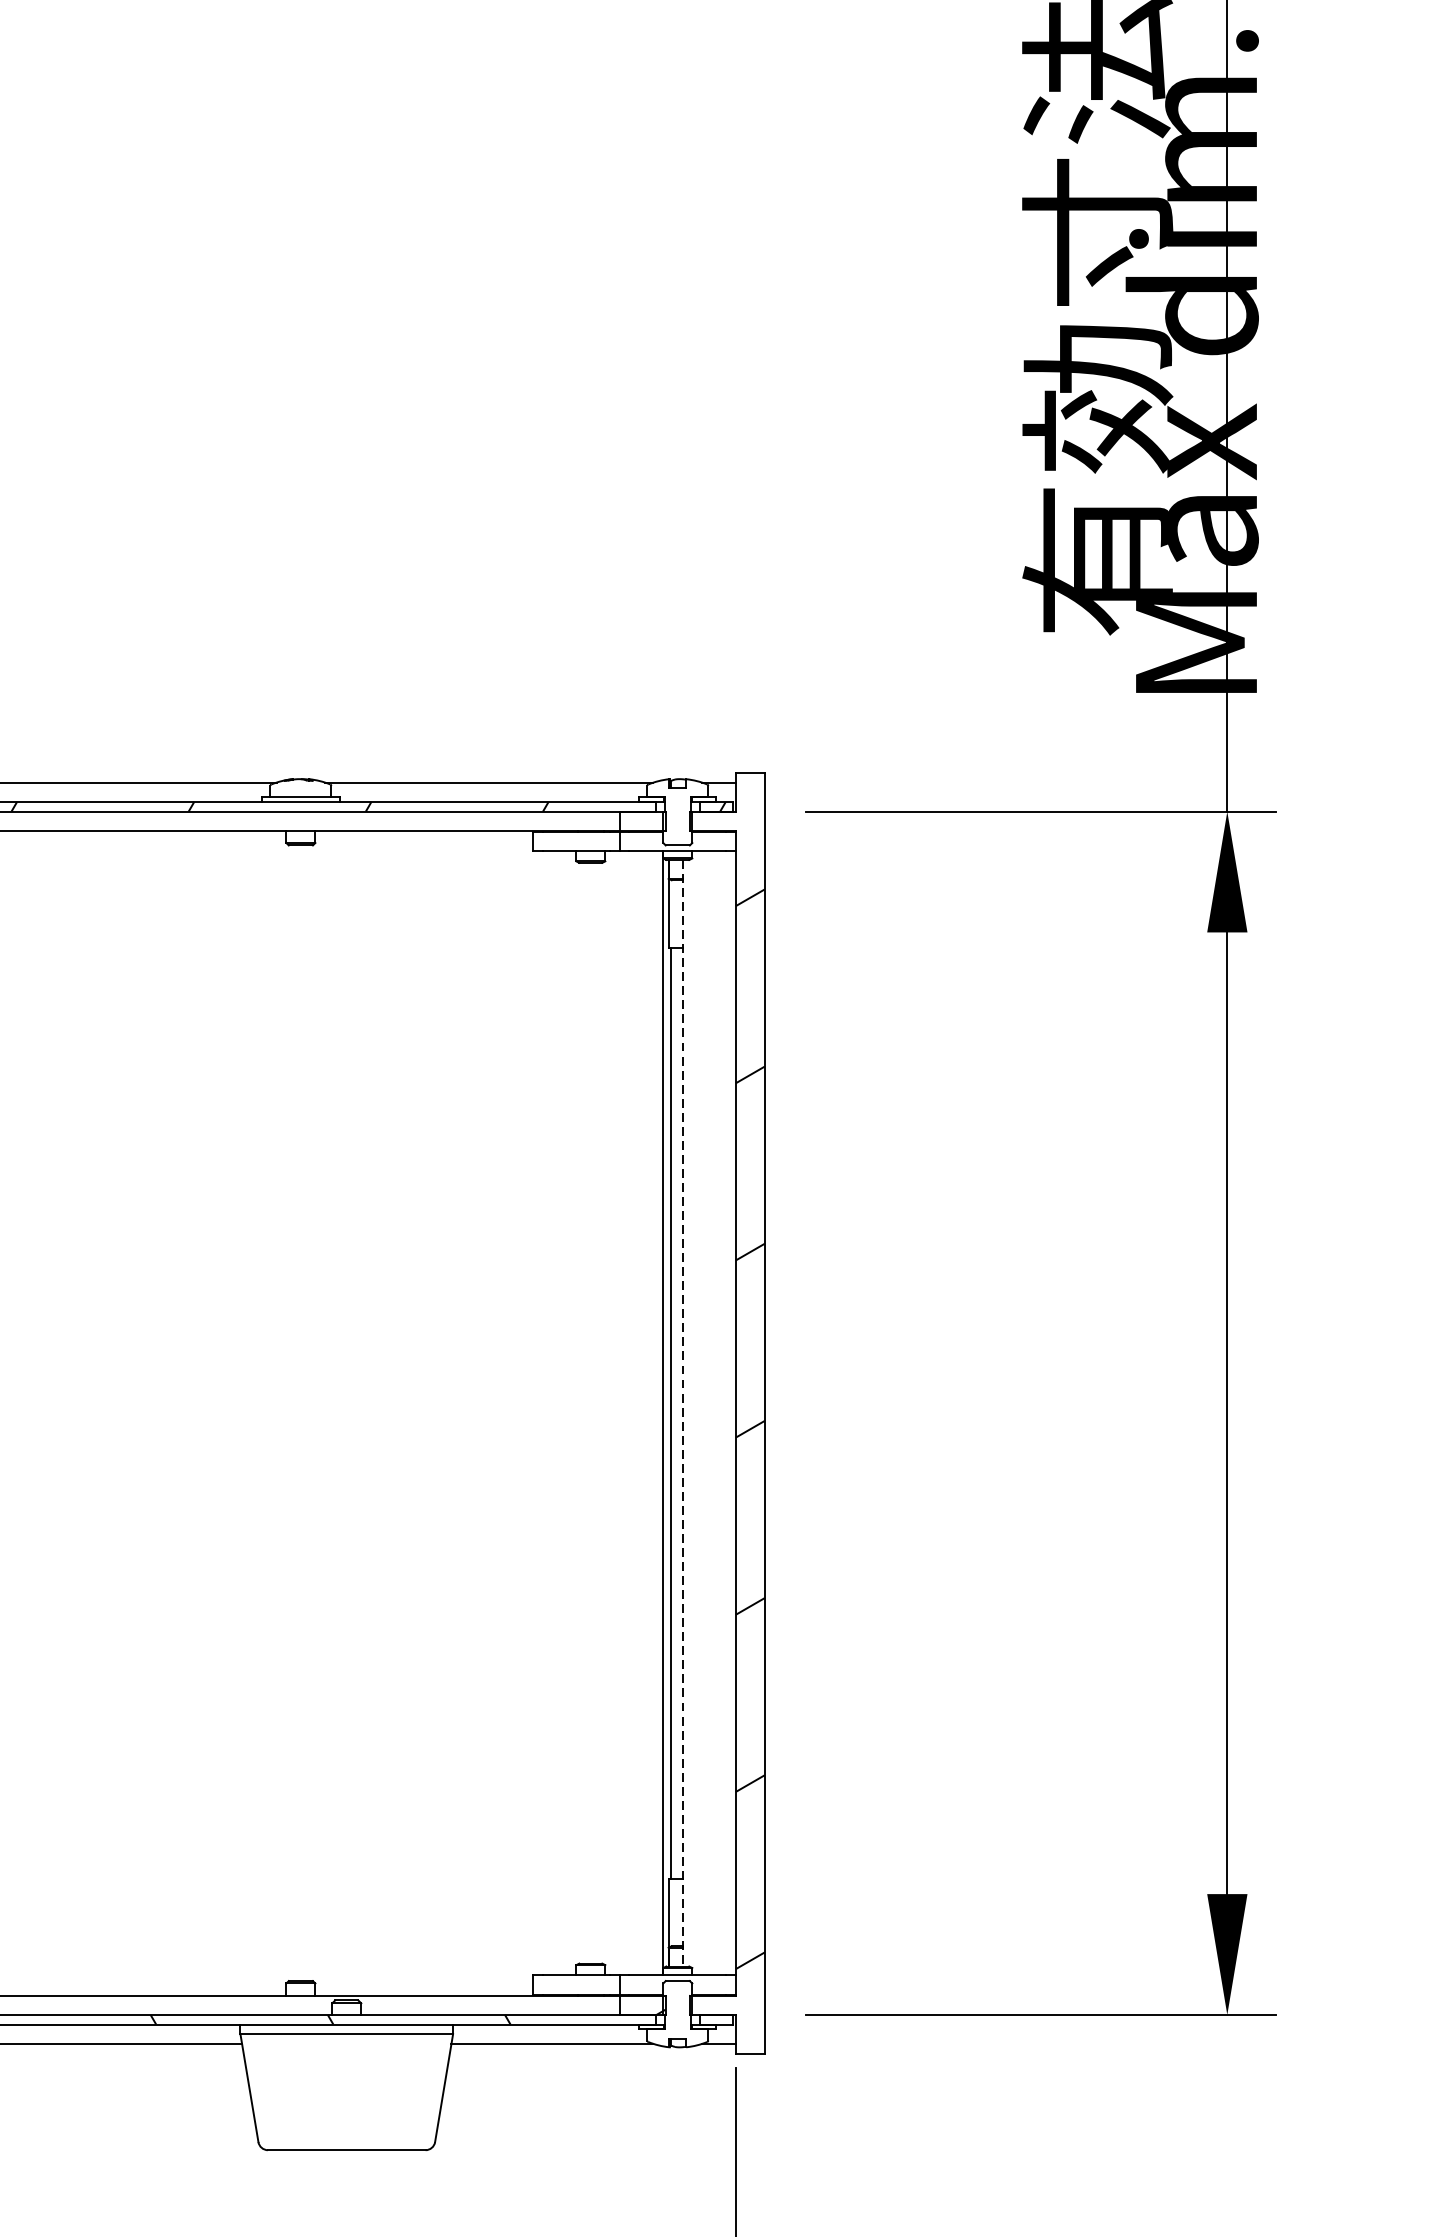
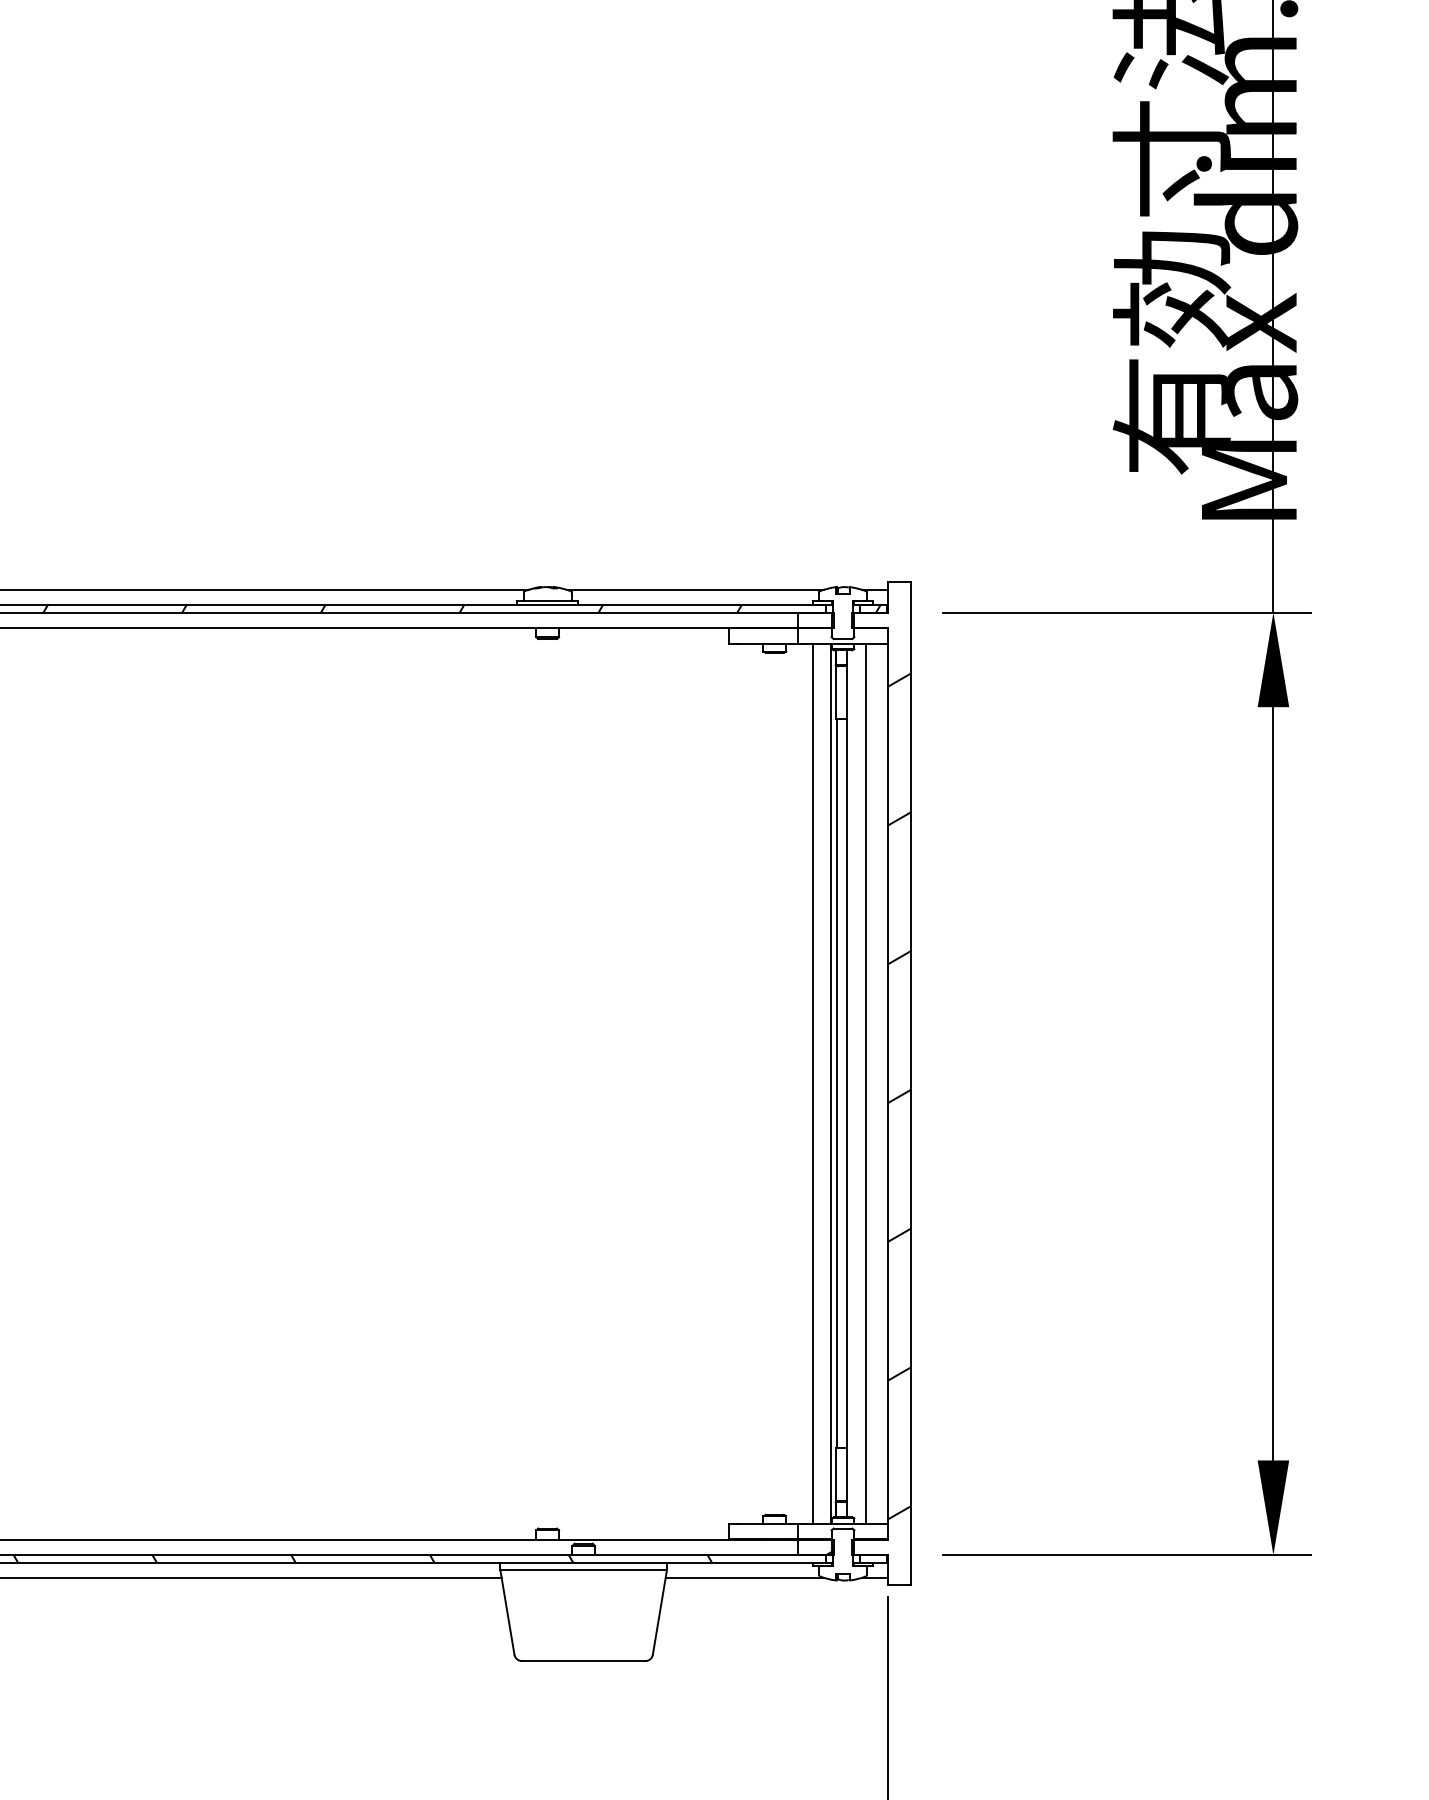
line: (638, 1412) -> (812, 1083), added
line: (706, 1412) -> (865, 1083), added
line: (683, 1414) -> (847, 1084), dashed -> solid

